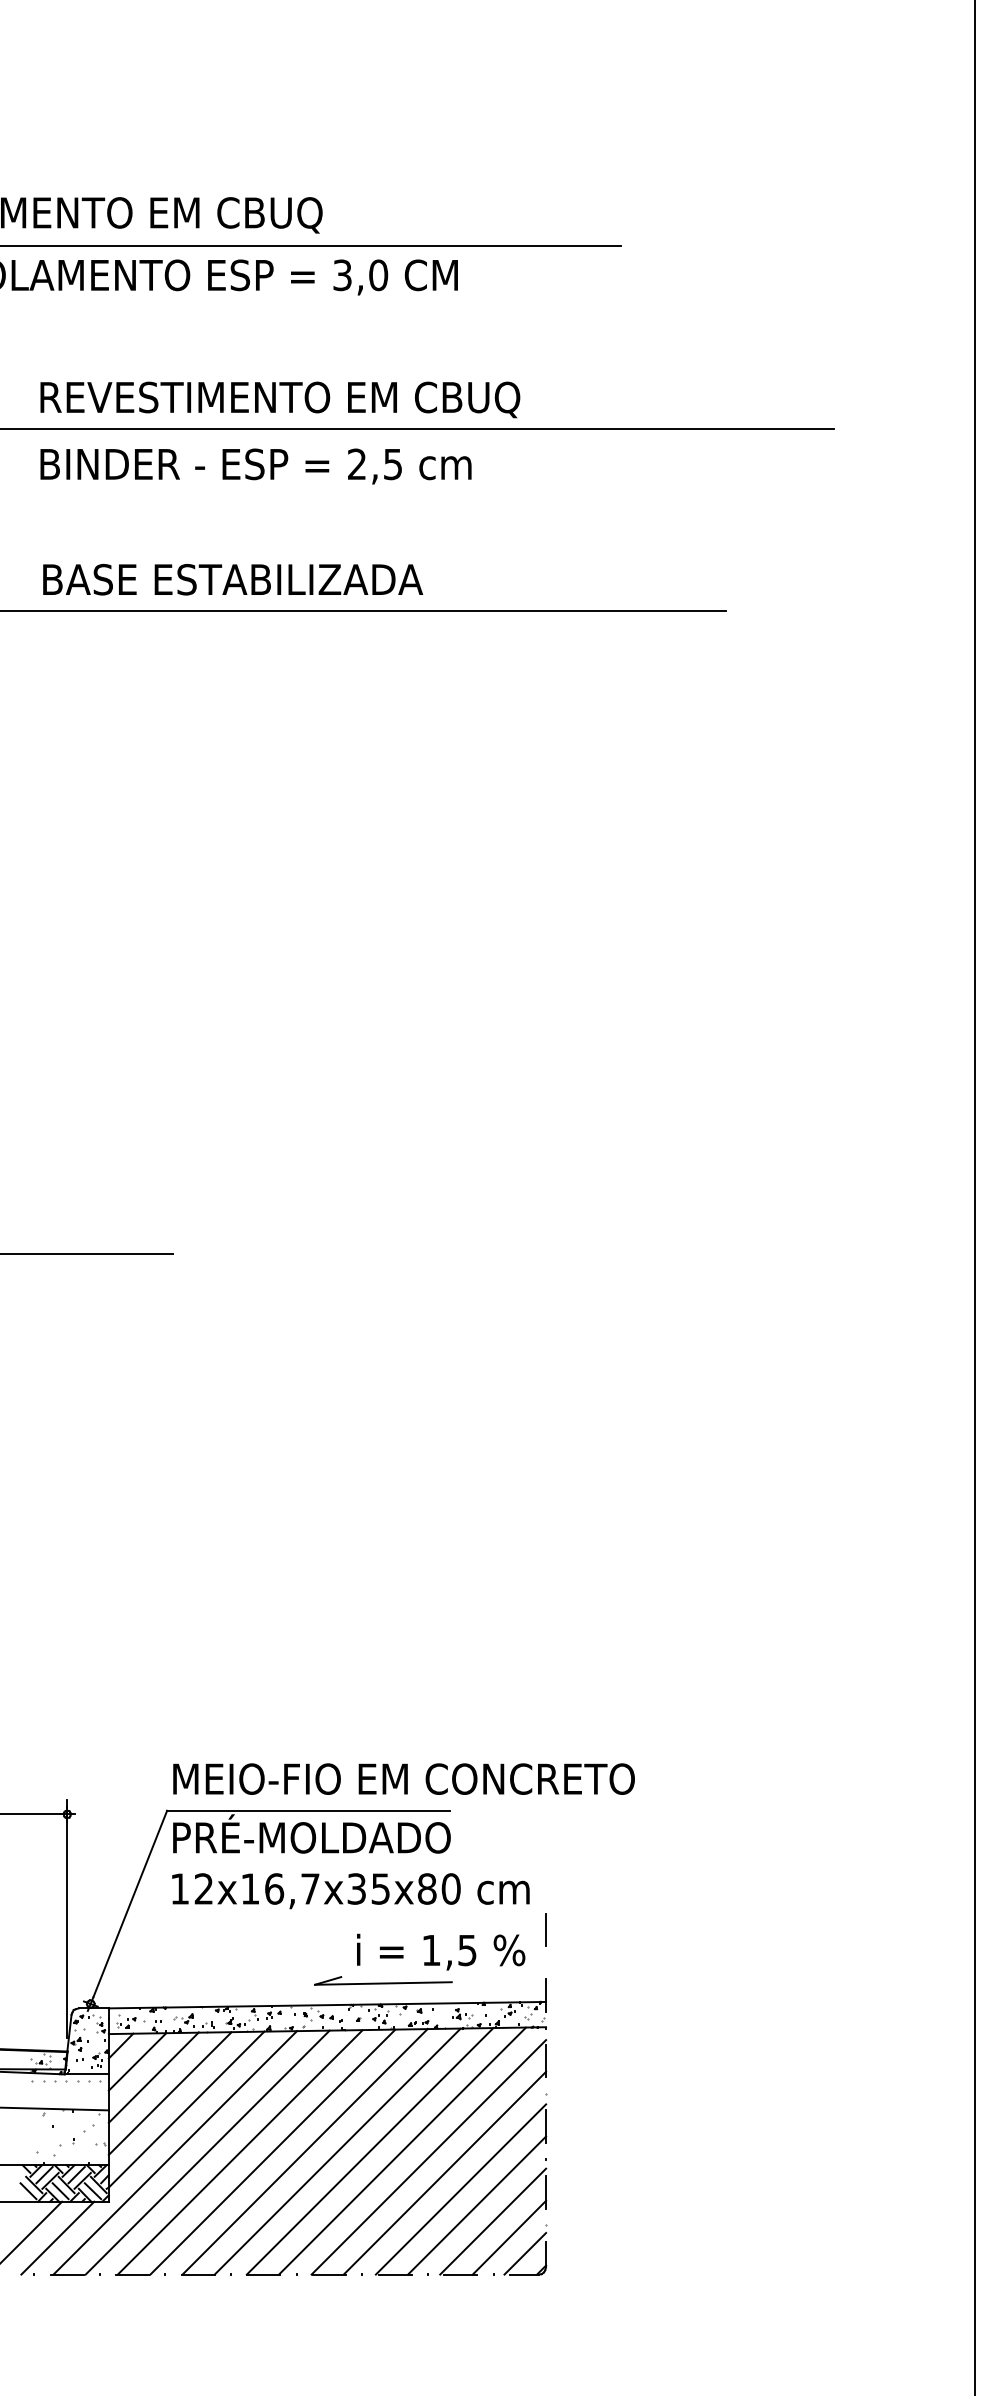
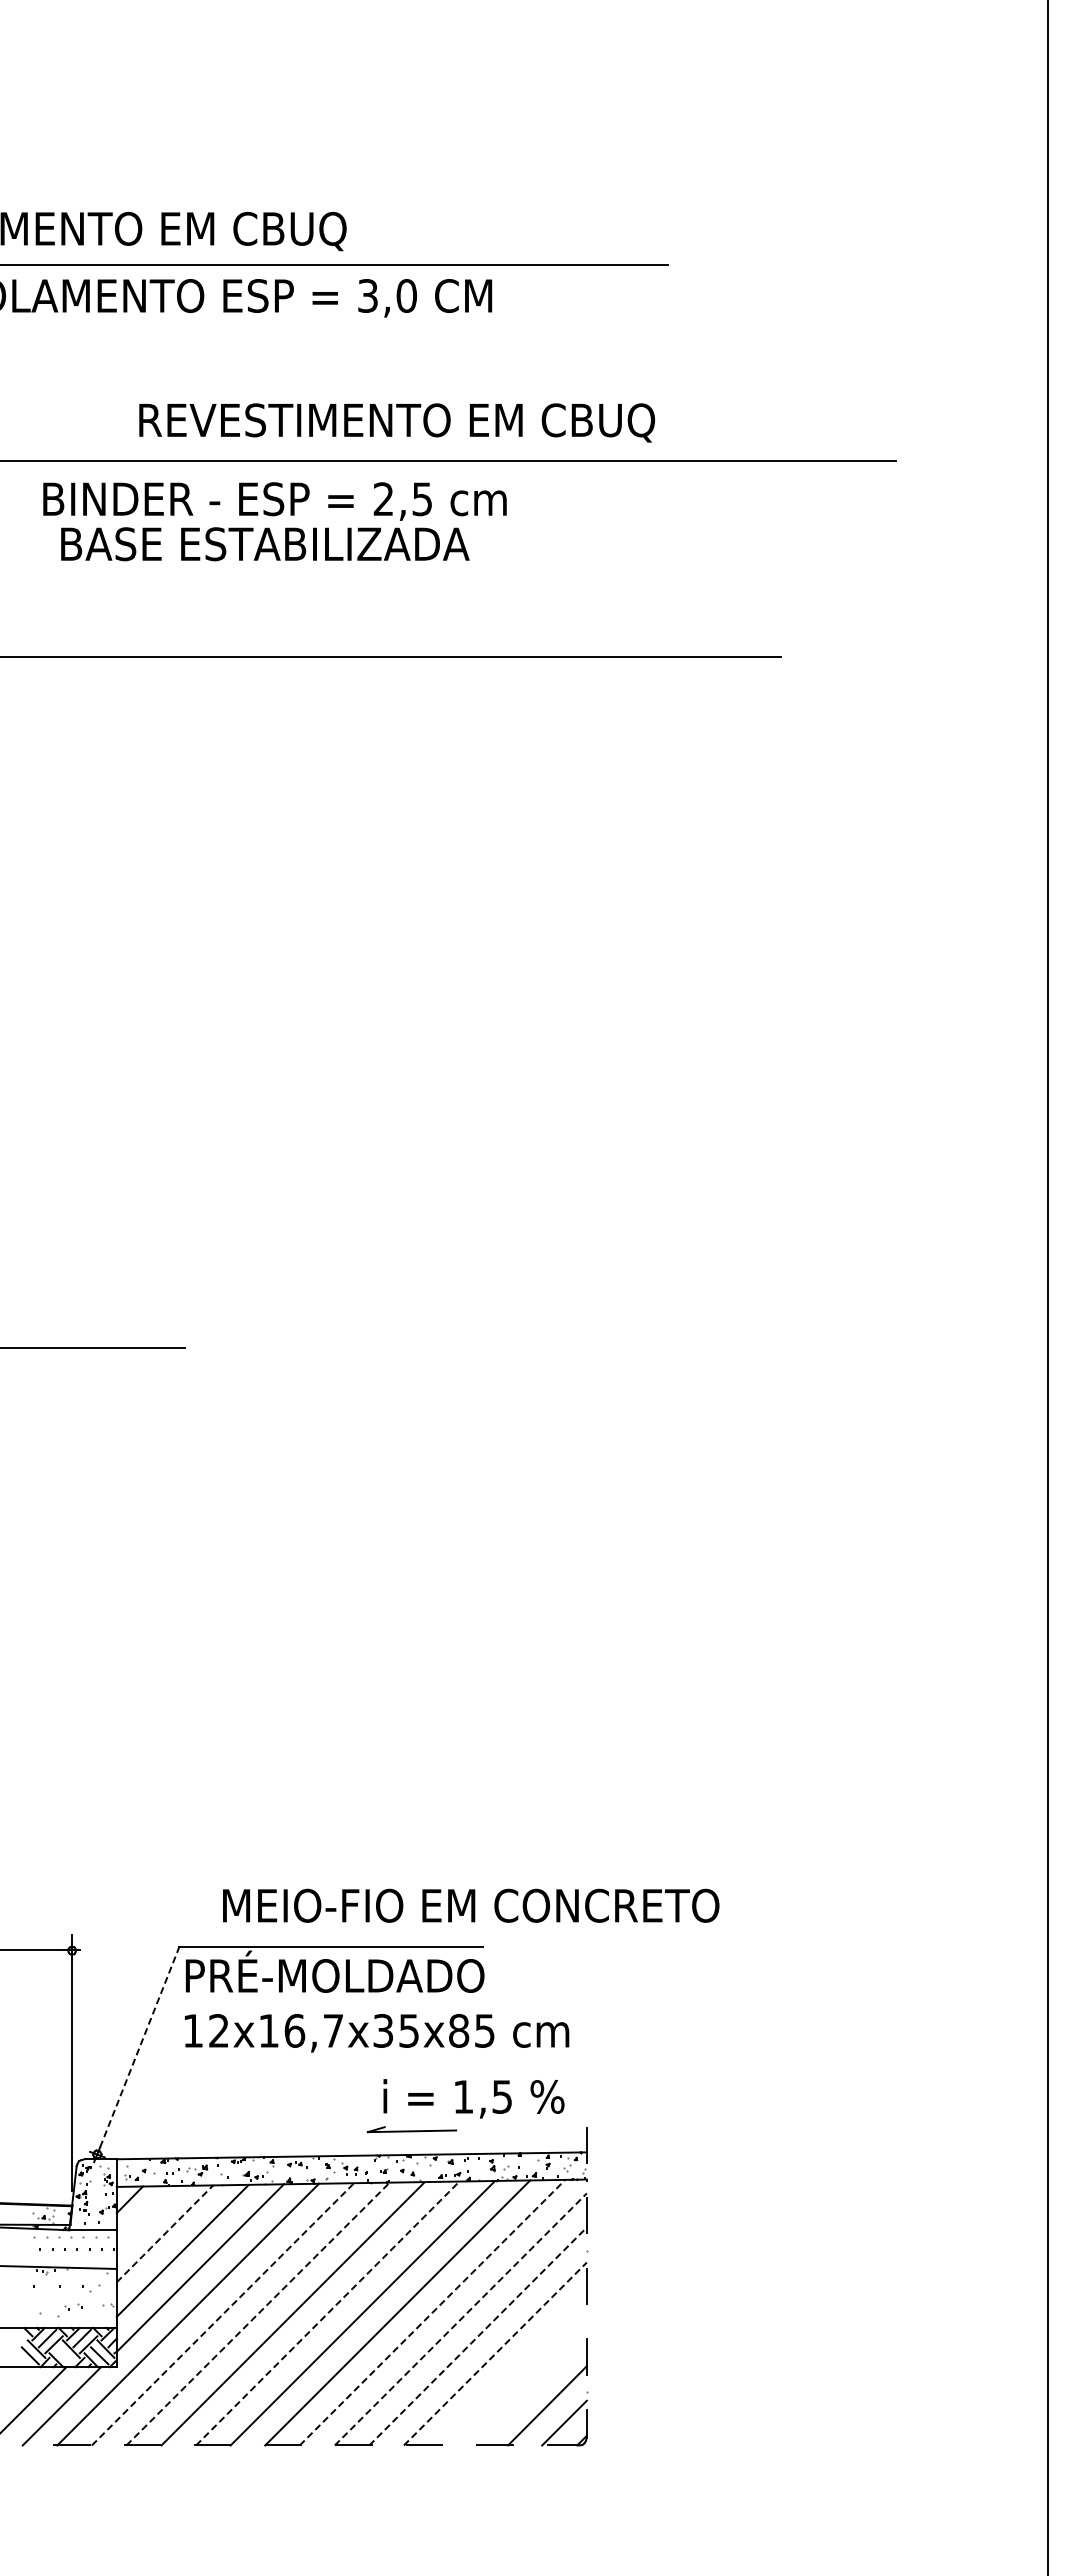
text: (280, 399) -> (397, 422), moved
text: (233, 579) -> (265, 544), moved
text: (404, 1778) -> (471, 1905), moved
text: (450, 1888) -> (484, 2030), 12x16,7x35x80 -> 12x16,7x35x85
line: (129, 1904) -> (139, 2047), solid -> dashed
line: (545, 1929) -> (586, 2074), removed
part: (382, 1980) -> (411, 2129), size x0.6
line: (137, 2061) -> (147, 2216), removed
line: (154, 2077) -> (165, 2233), solid -> dashed
line: (402, 2150) -> (432, 2312), solid -> dashed
line: (304, 2151) -> (327, 2313), solid -> dashed
line: (208, 2152) -> (223, 2314), solid -> dashed
line: (240, 2152) -> (258, 2314), solid -> dashed
line: (429, 2157) -> (461, 2319), solid -> dashed
line: (445, 2173) -> (478, 2336), solid -> dashed
line: (461, 2189) -> (495, 2353), solid -> dashed
line: (60, 2190) -> (64, 2355), removed
line: (476, 2205) -> (512, 2371), removed
line: (492, 2221) -> (529, 2388), removed

